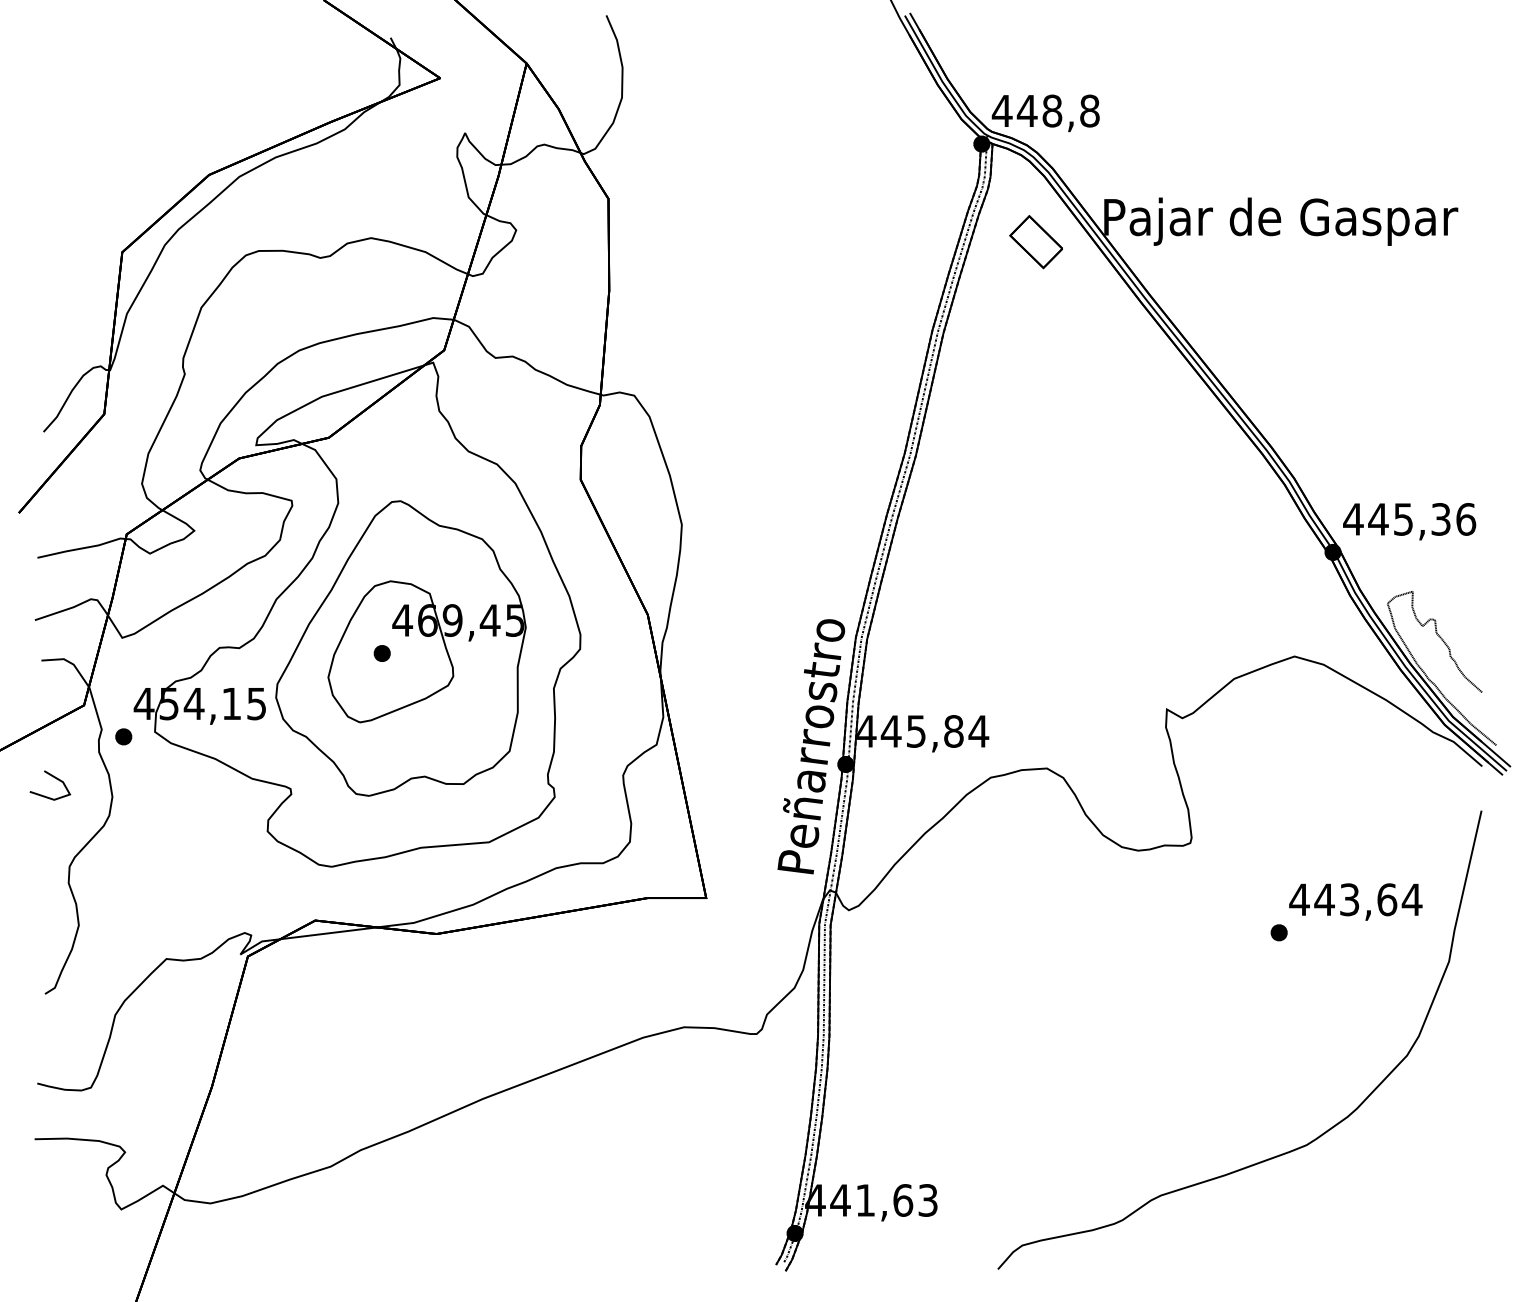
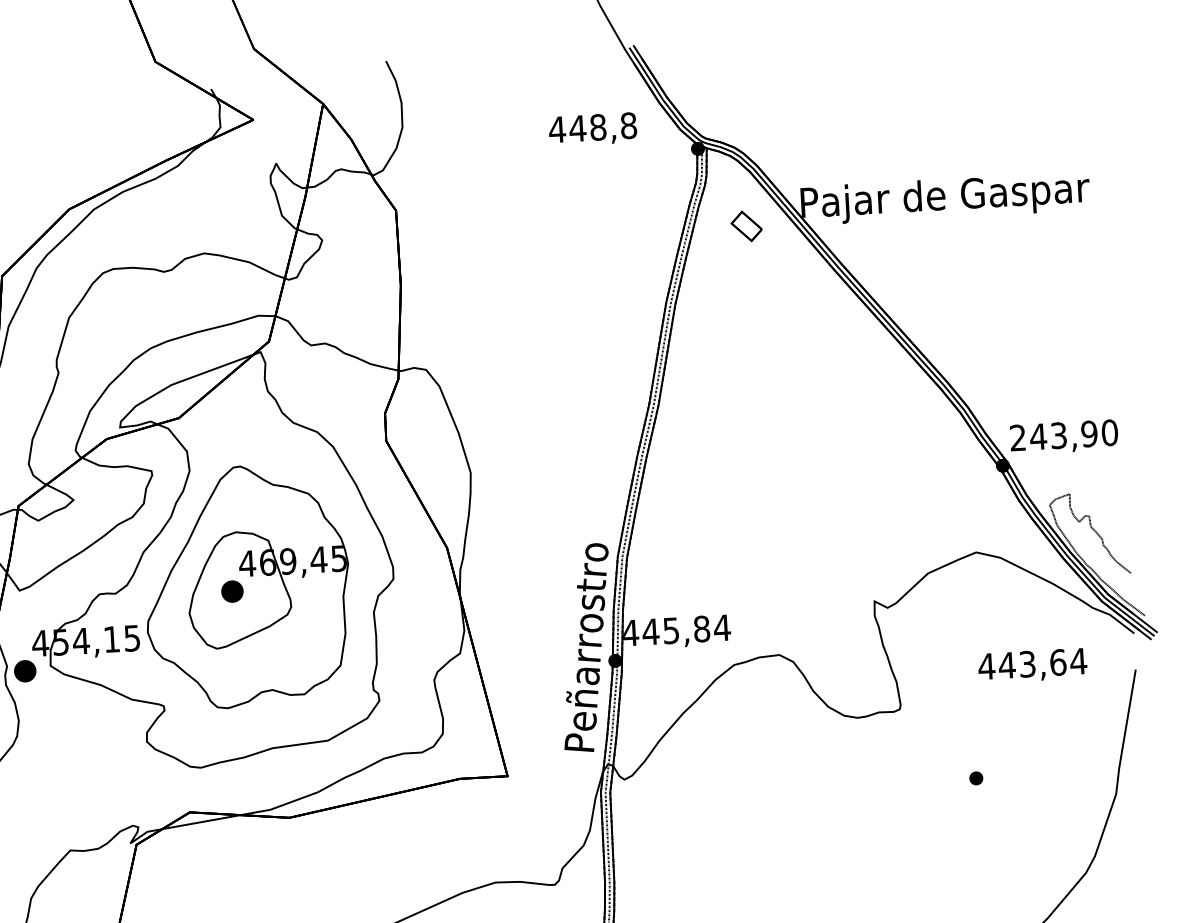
text: (1045, 112) -> (592, 128), moved
part: (1035, 242) -> (746, 226), size x0.7
text: (1409, 519) -> (1063, 435), 445,36 -> 243,90
part: (381, 653) -> (231, 591), size x1.6
part: (123, 736) -> (25, 671), size x1.6
text: (1355, 901) -> (1032, 665), moved

